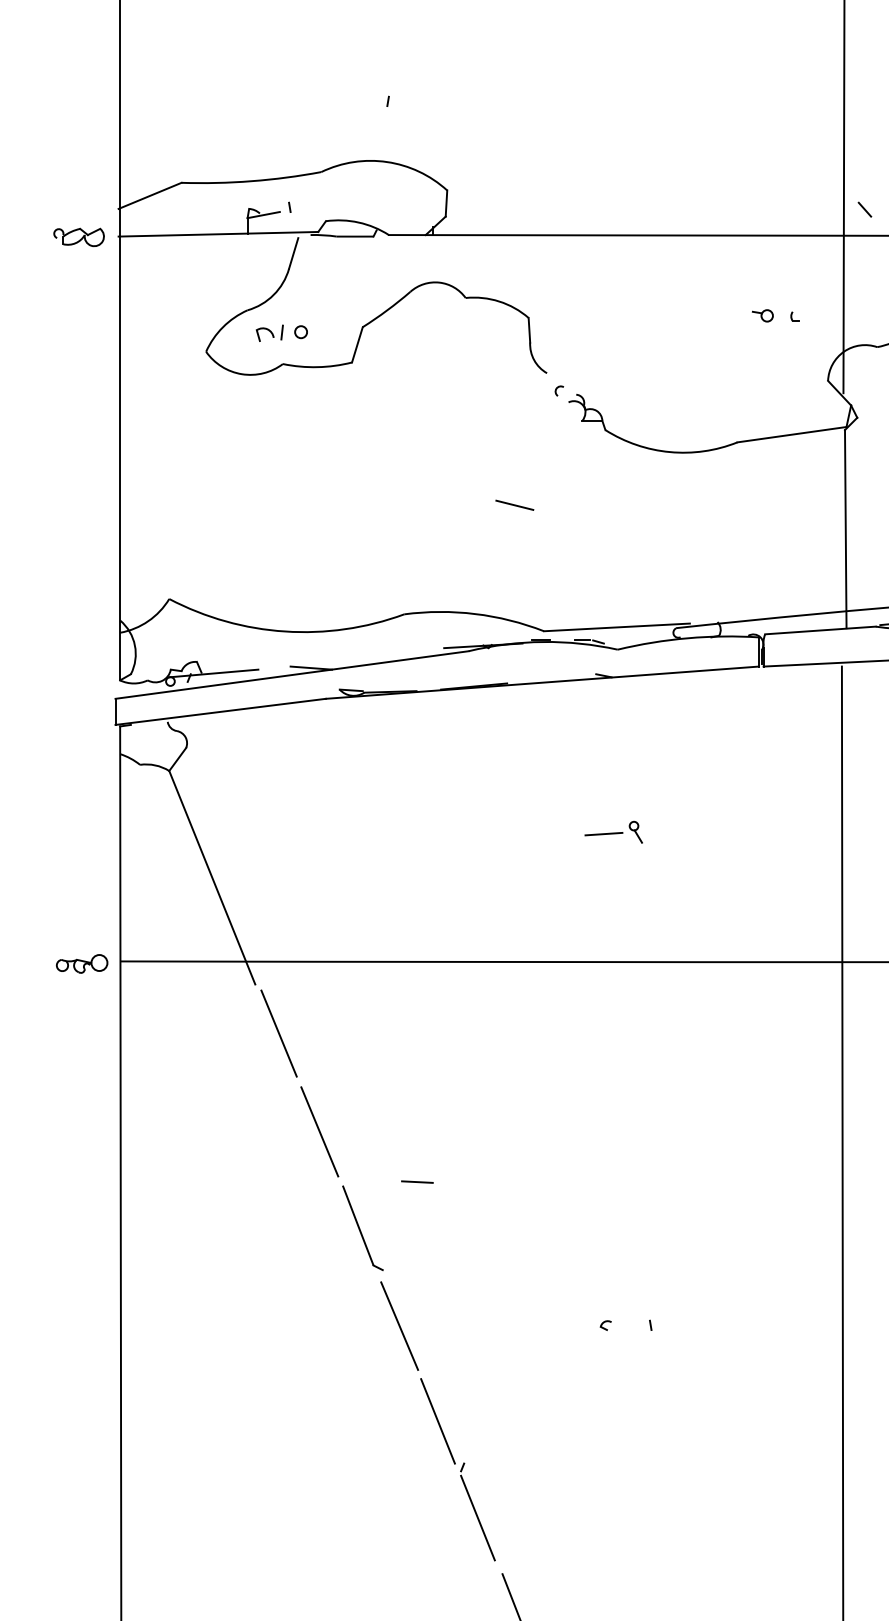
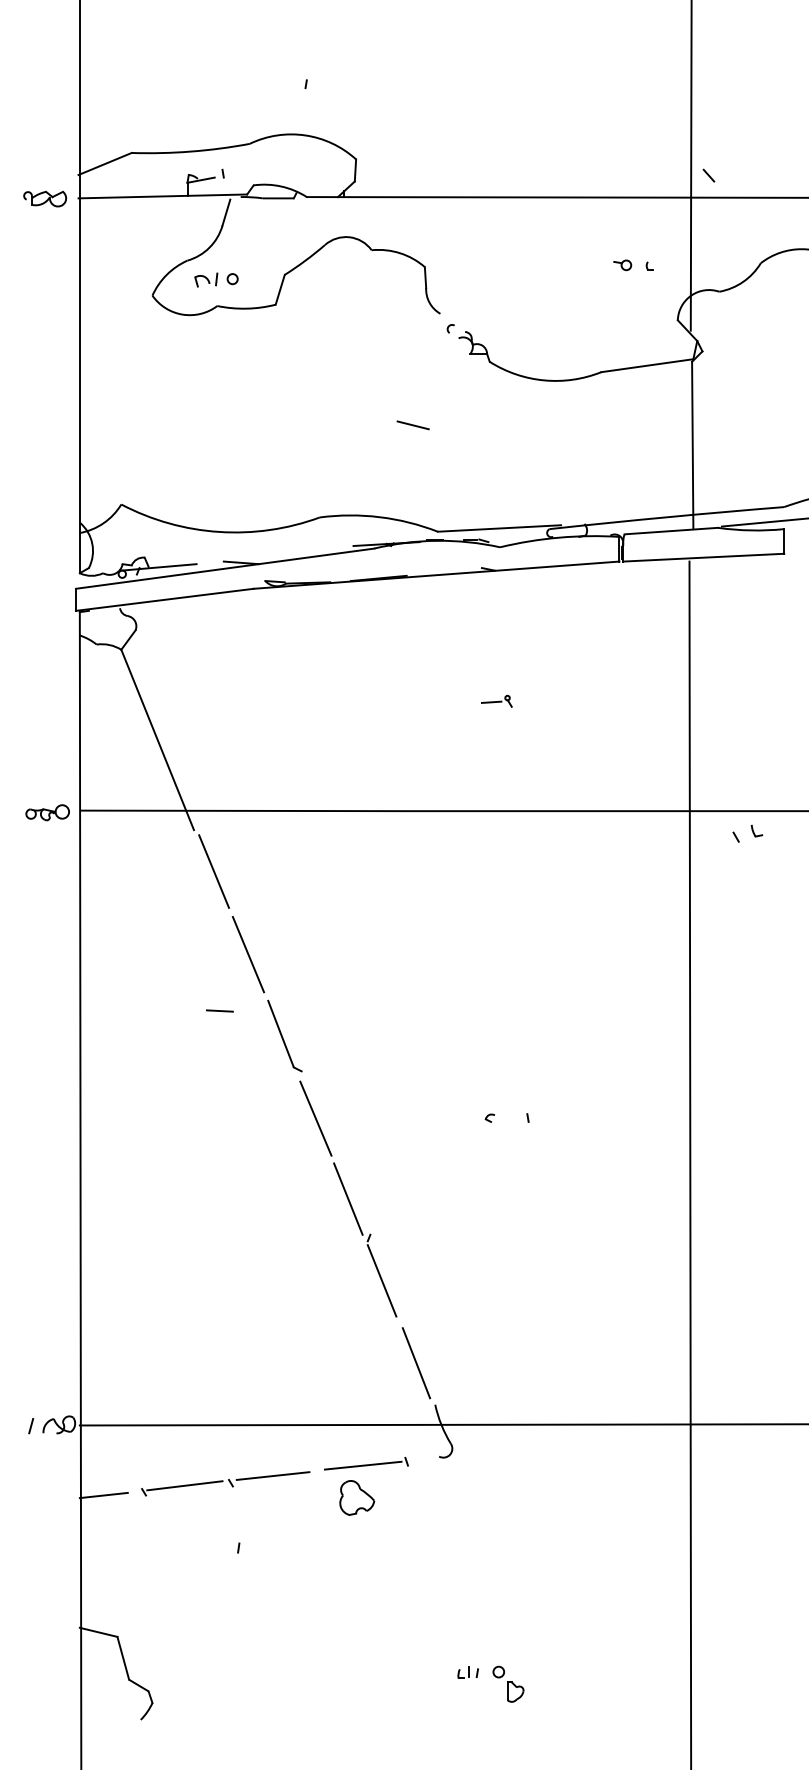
part: (613, 831) -> (496, 700), size x0.62
line: (416, 1181) -> (219, 1010), moved

